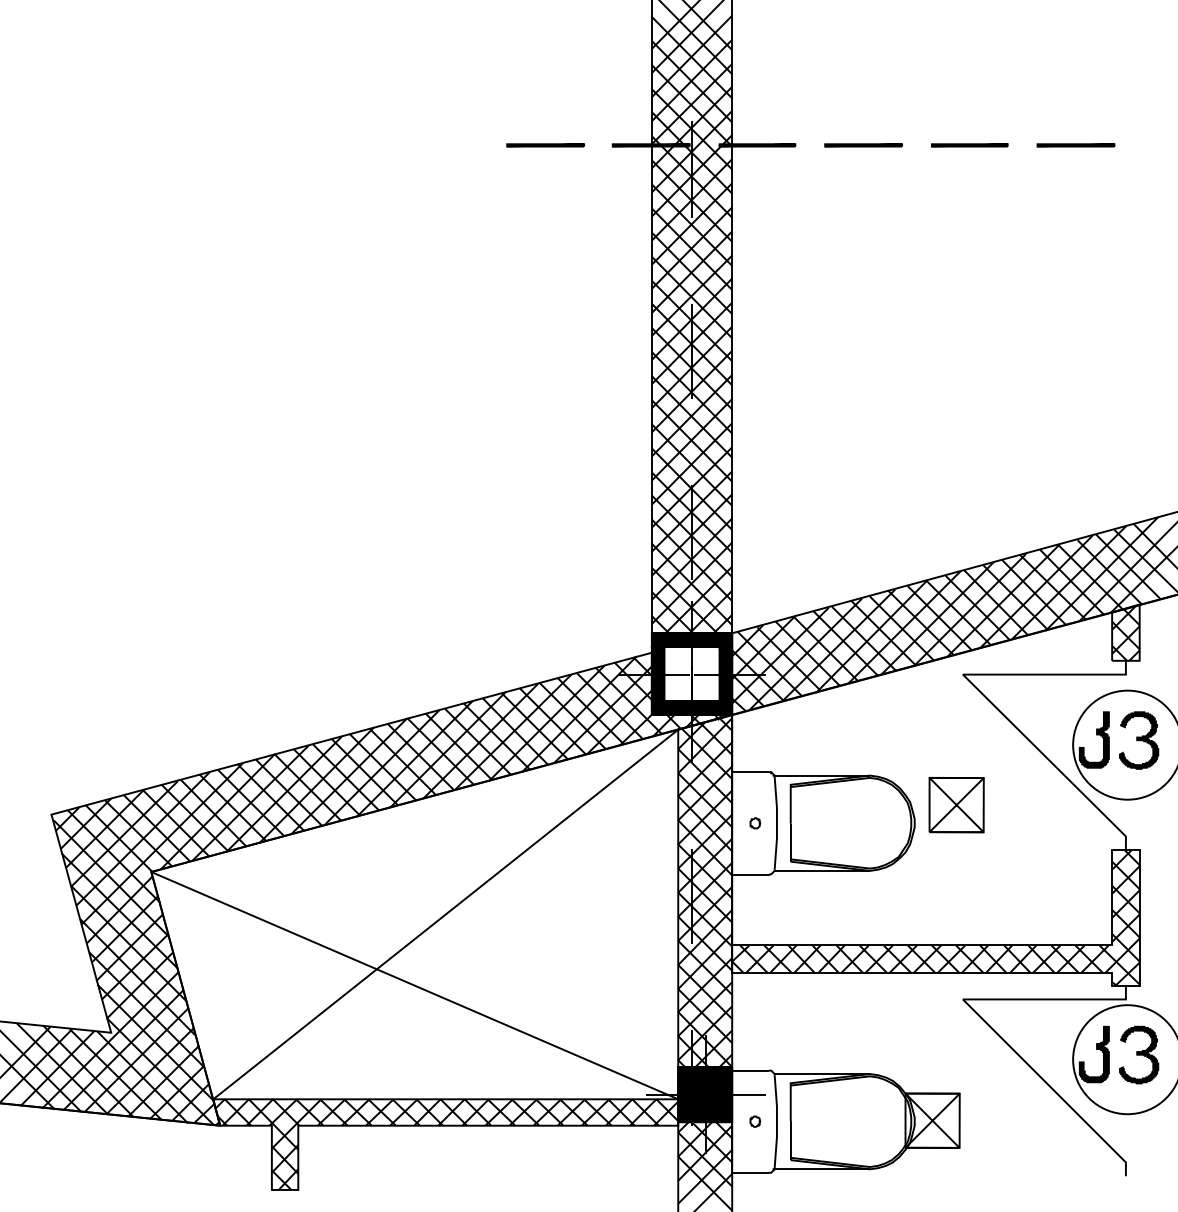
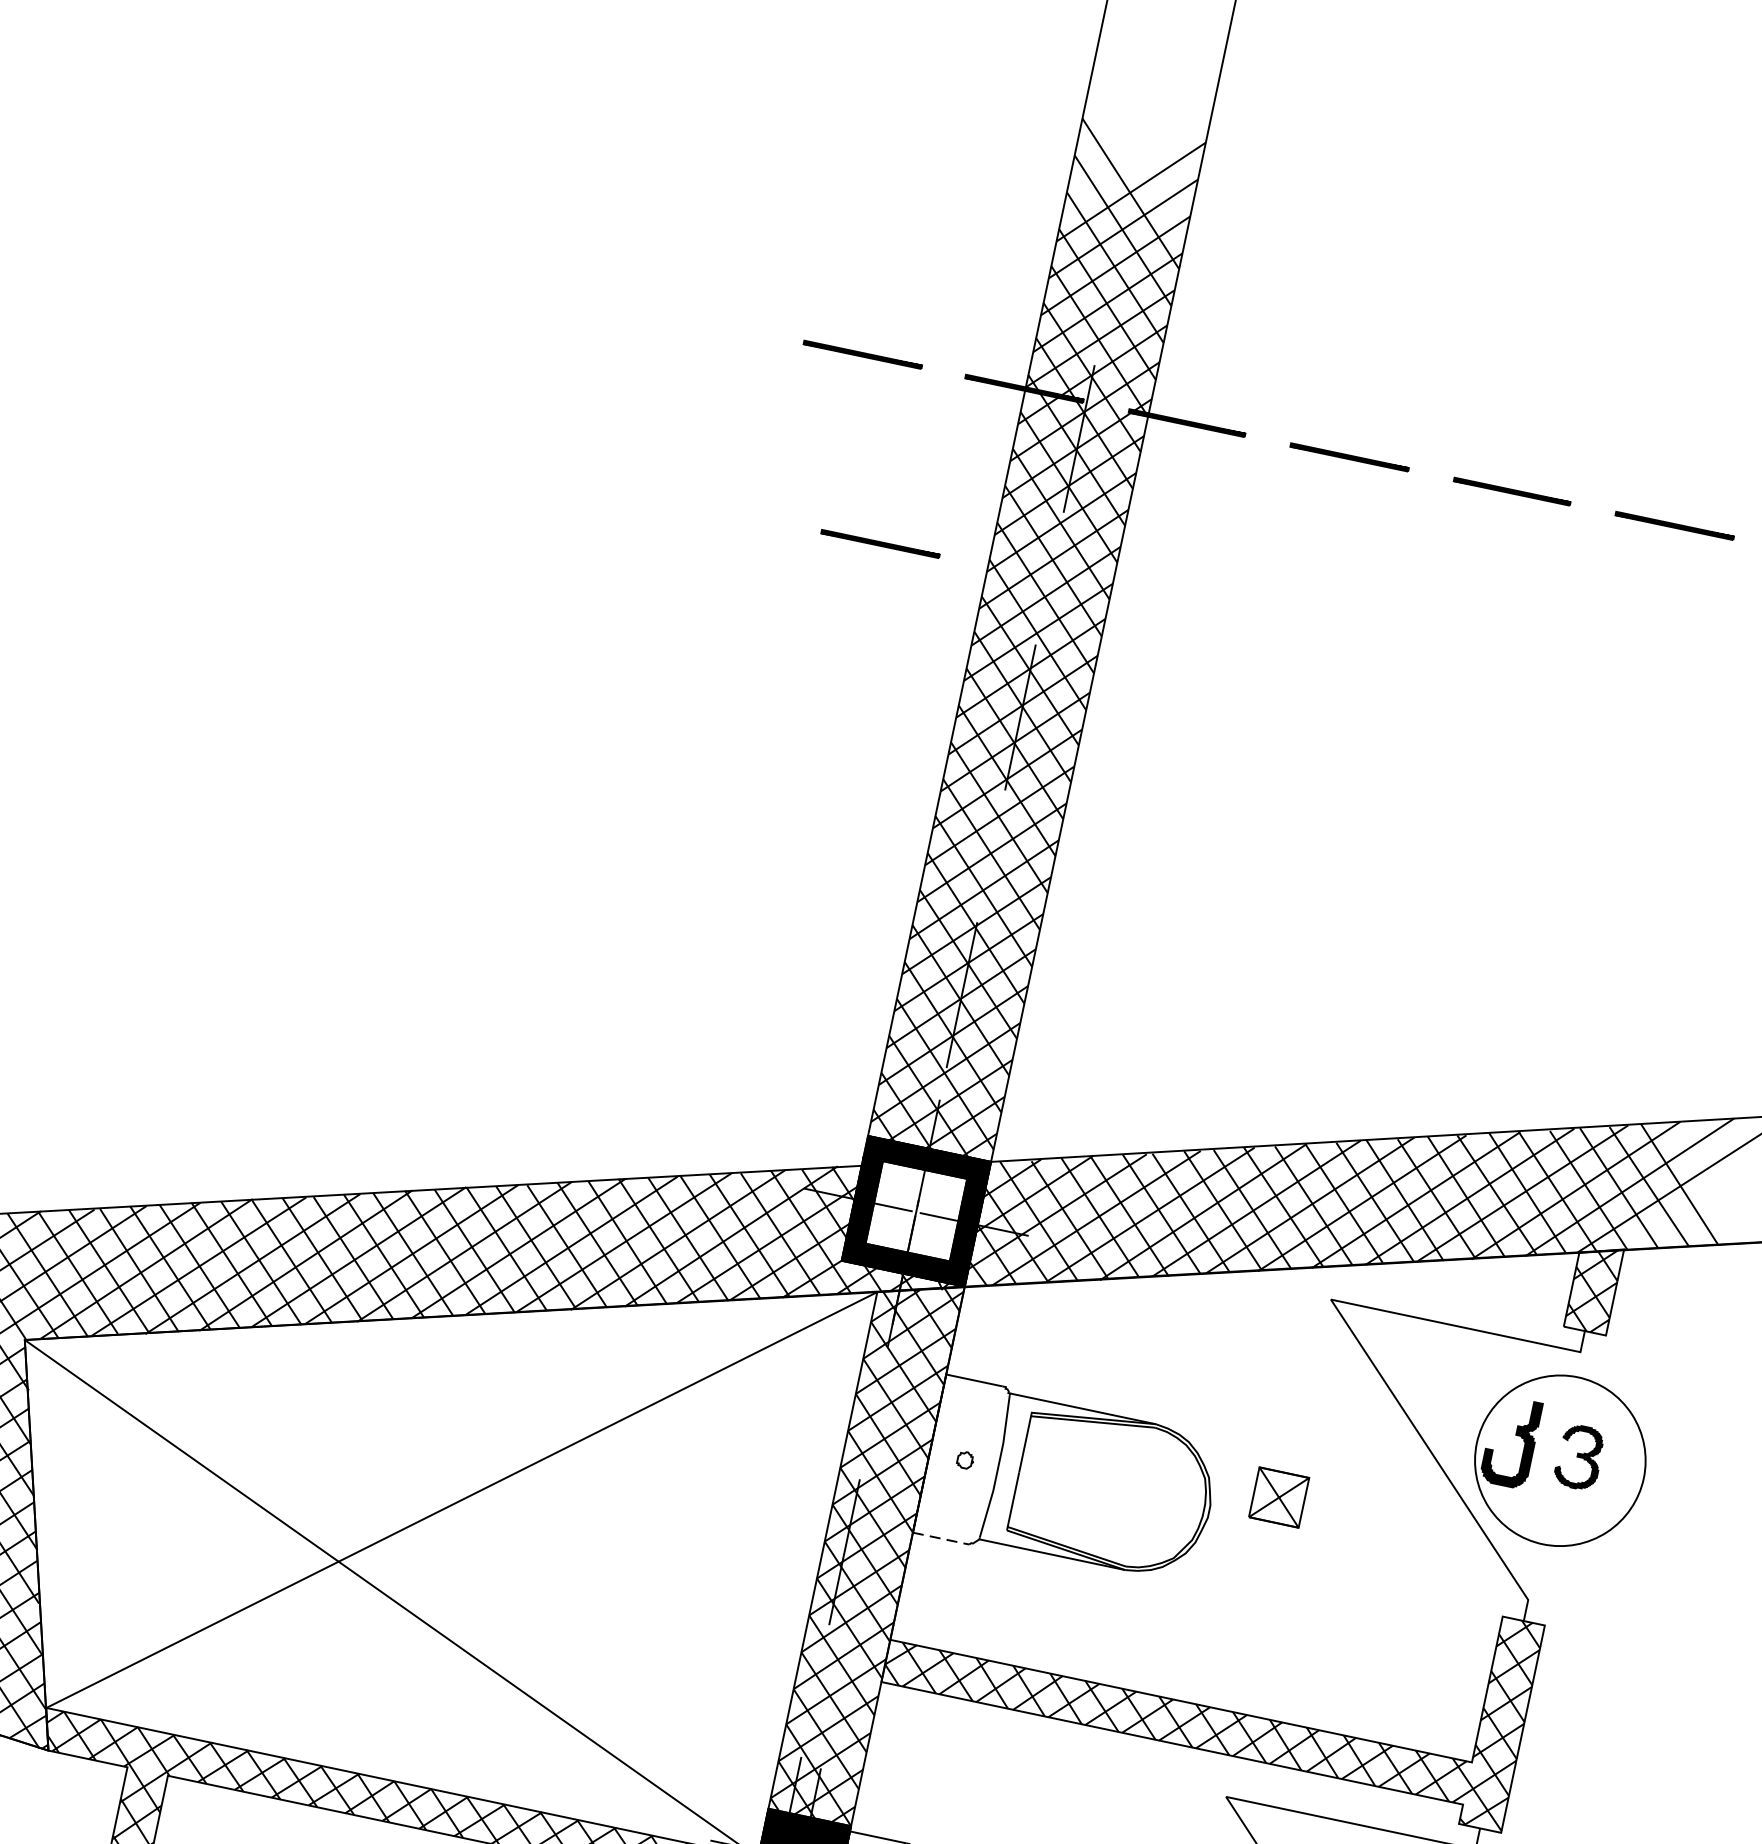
line: (581, 261) -> (880, 544), added
part: (1139, 740) -> (1579, 1457), size x0.7
part: (956, 805) -> (1278, 1497), size x0.6
line: (751, 875) -> (942, 1538), solid -> dashed

